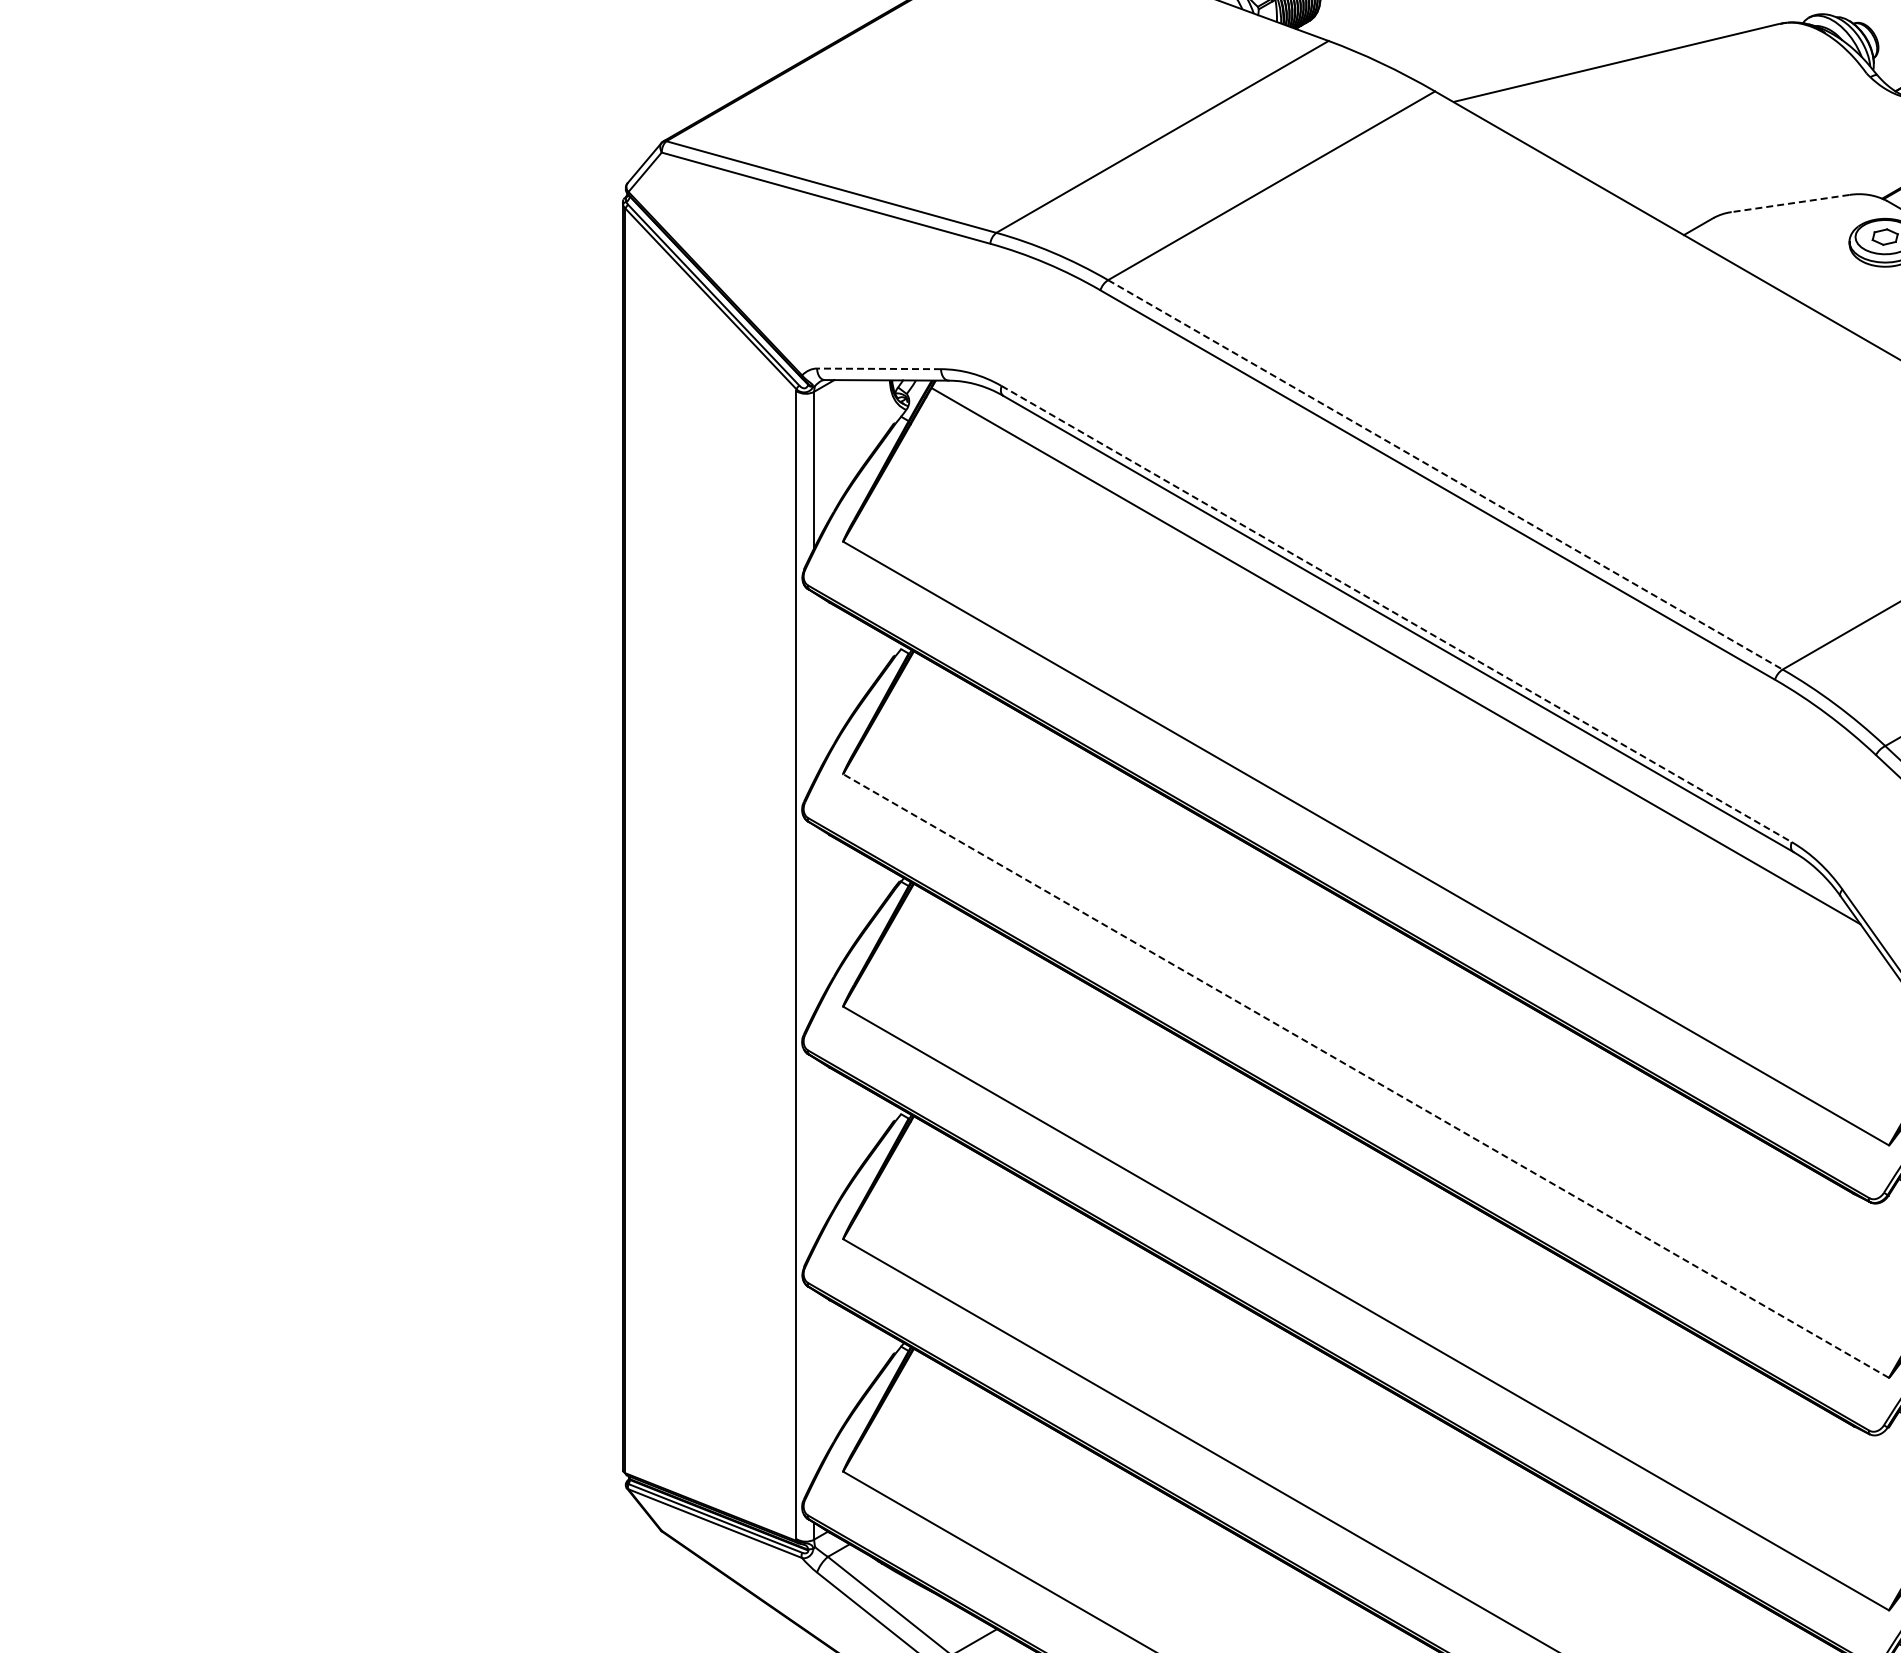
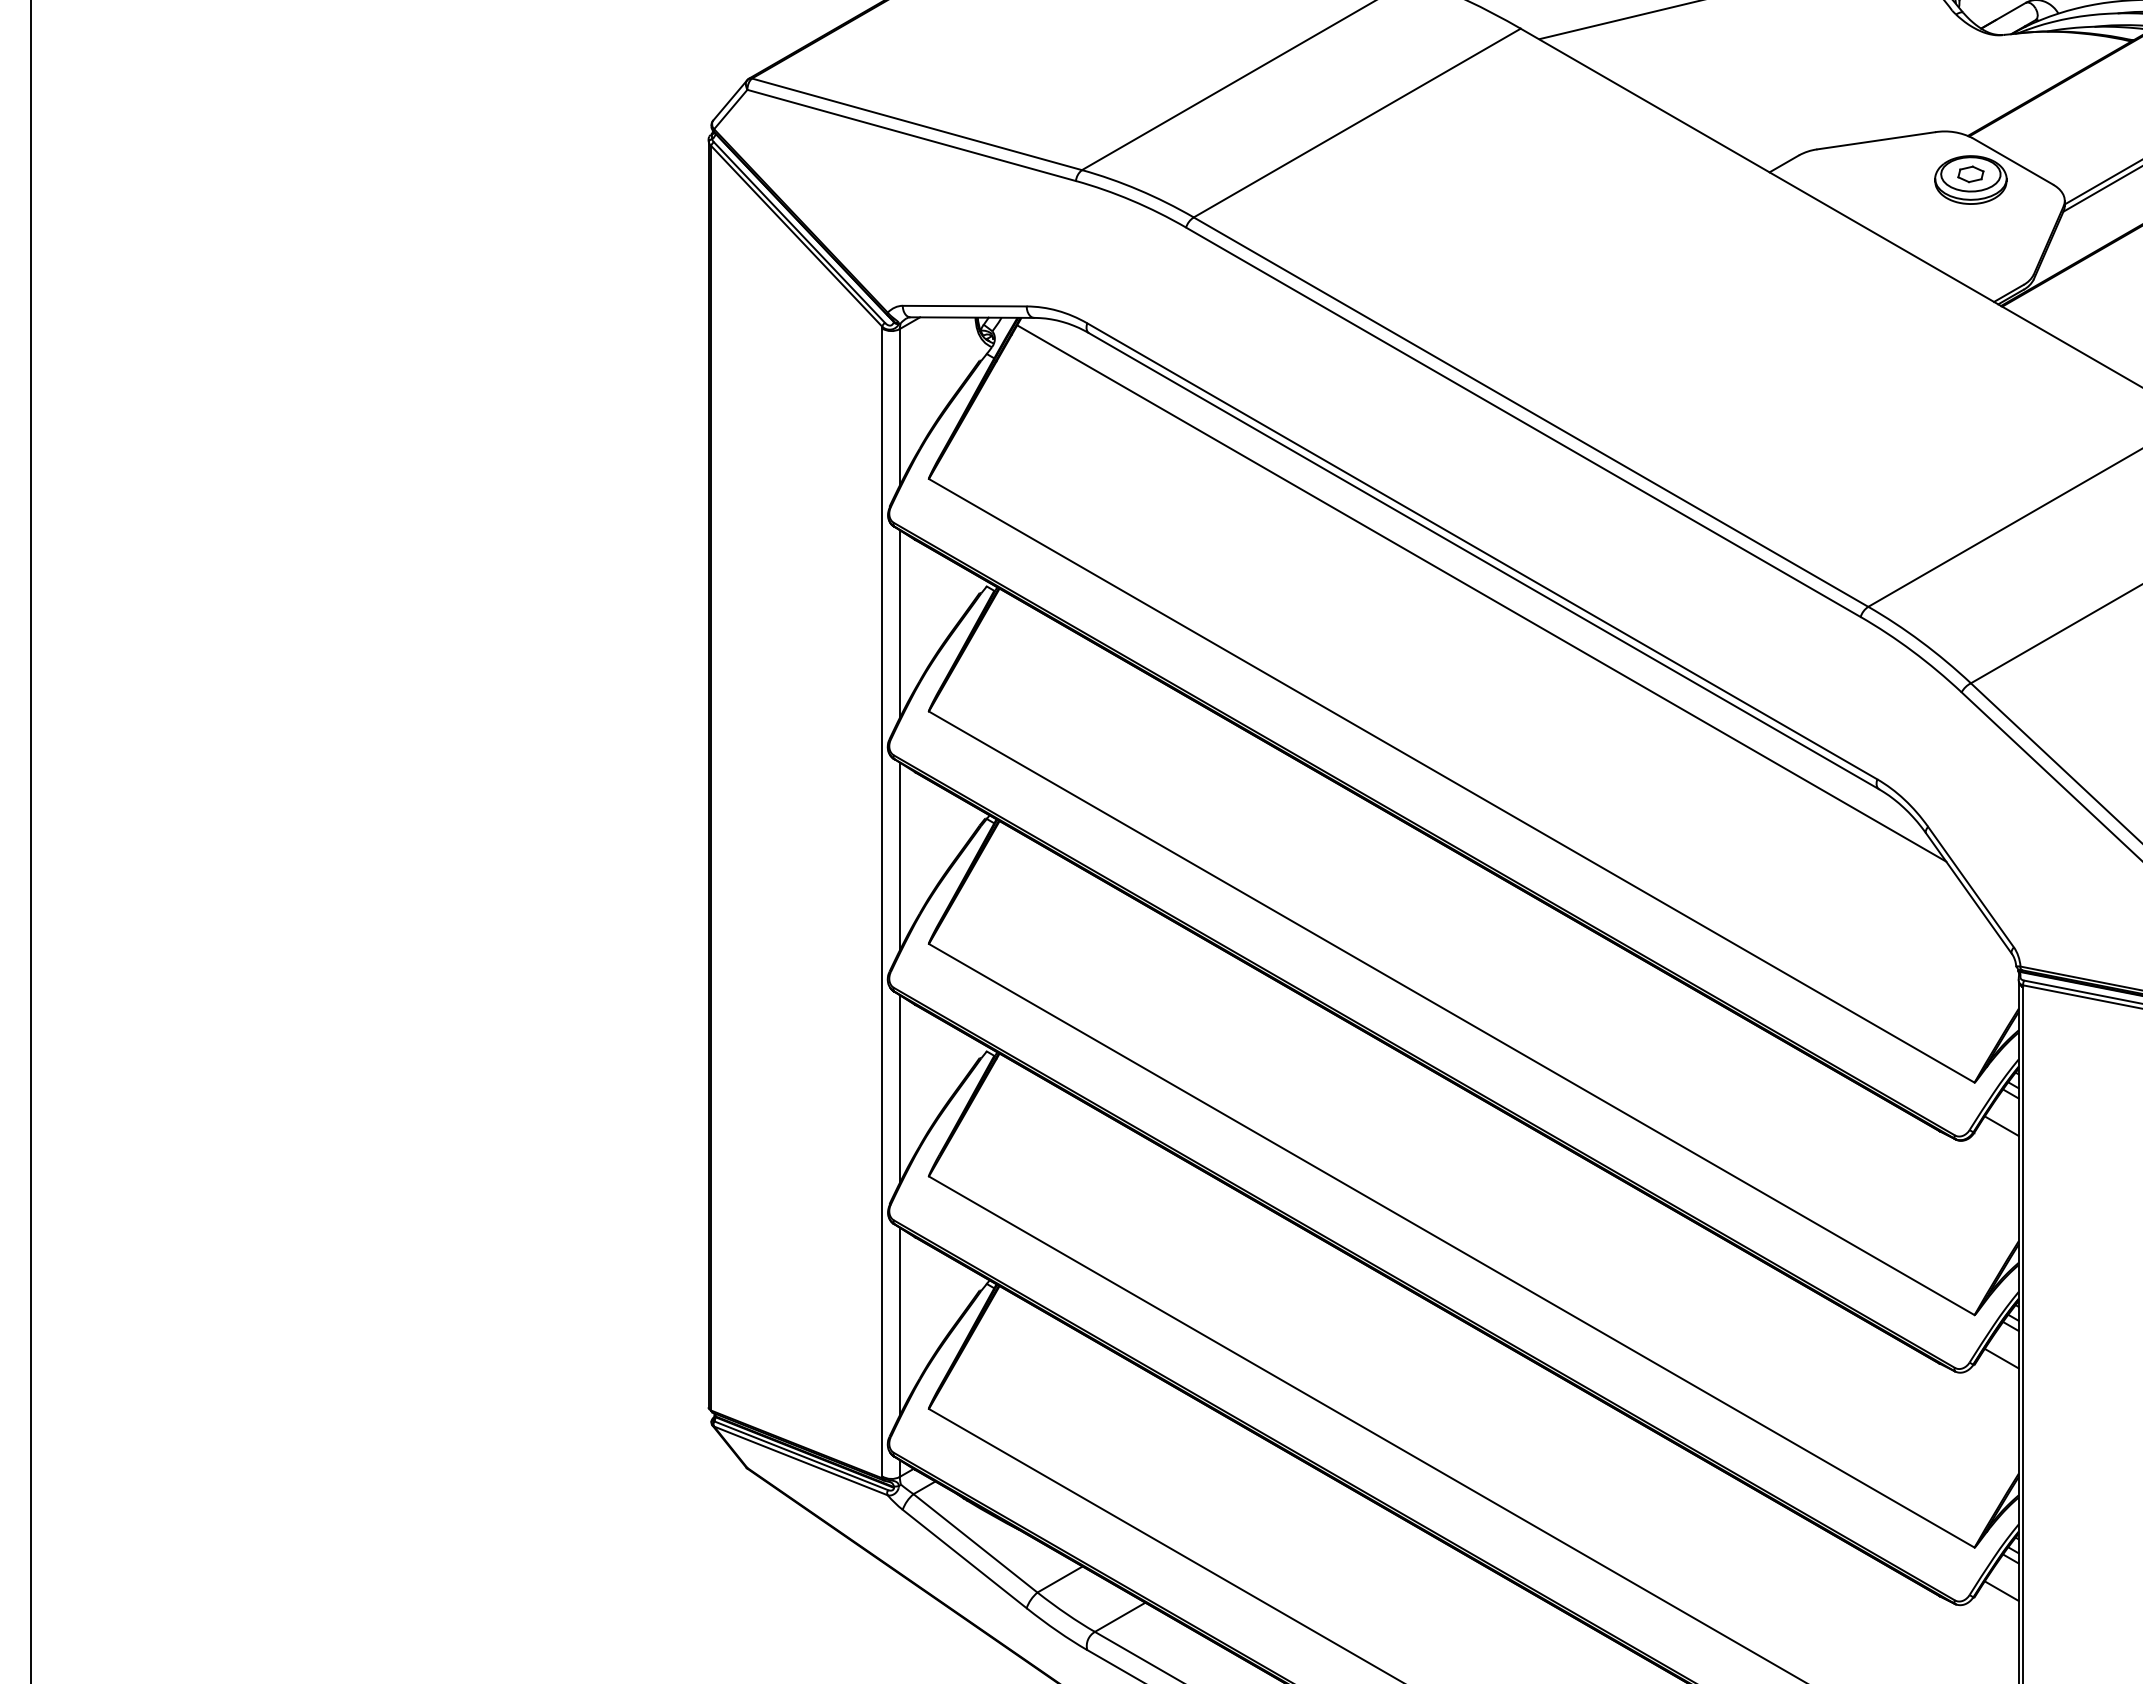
line: (1789, 203) -> (1875, 140), dashed -> solid
line: (878, 369) -> (964, 306), dashed -> solid
line: (1445, 475) -> (1531, 412), dashed -> solid
line: (1396, 614) -> (1482, 551), dashed -> solid
line: (813, 687) -> (899, 624), added
line: (813, 919) -> (899, 856), added
line: (1365, 1076) -> (1451, 1013), dashed -> solid
line: (813, 1152) -> (899, 1089), added
line: (813, 1384) -> (899, 1321), added

